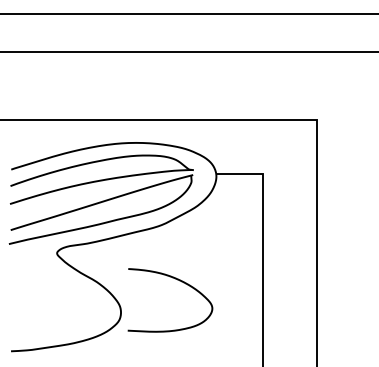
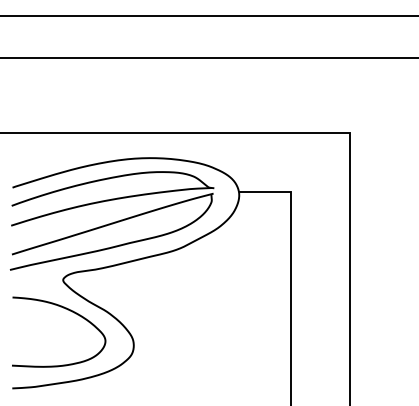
curve: (179, 281) -> (69, 311), moved

